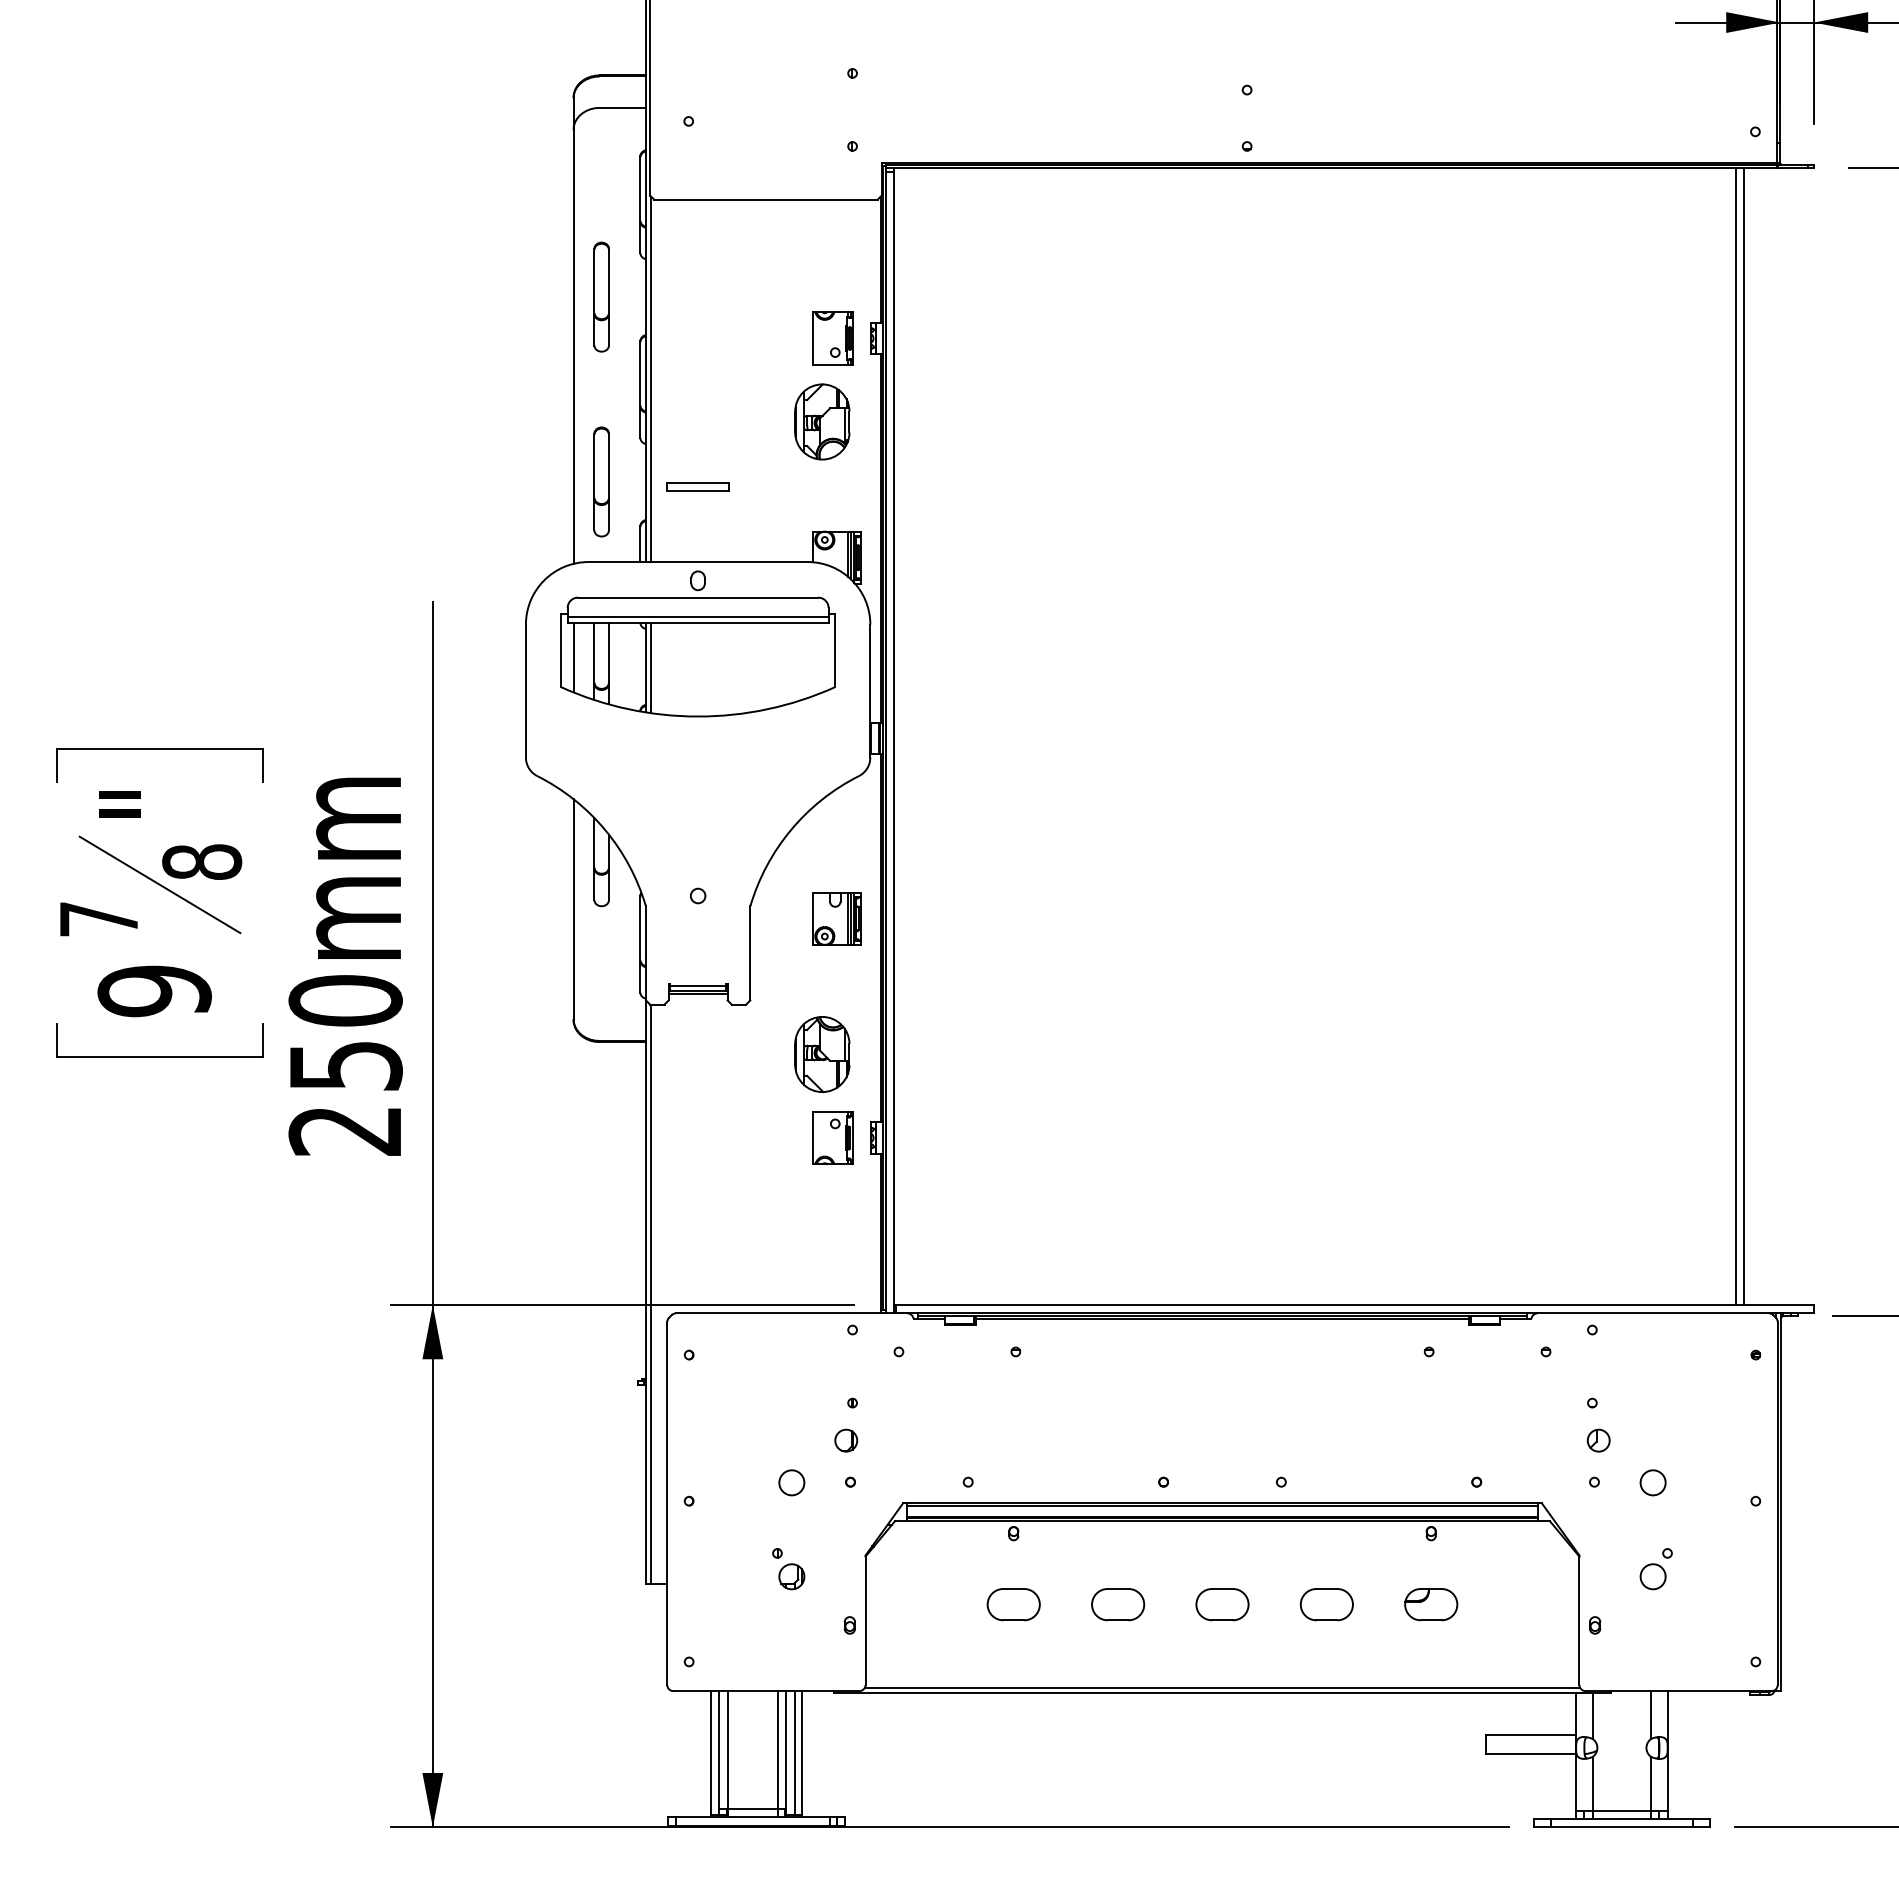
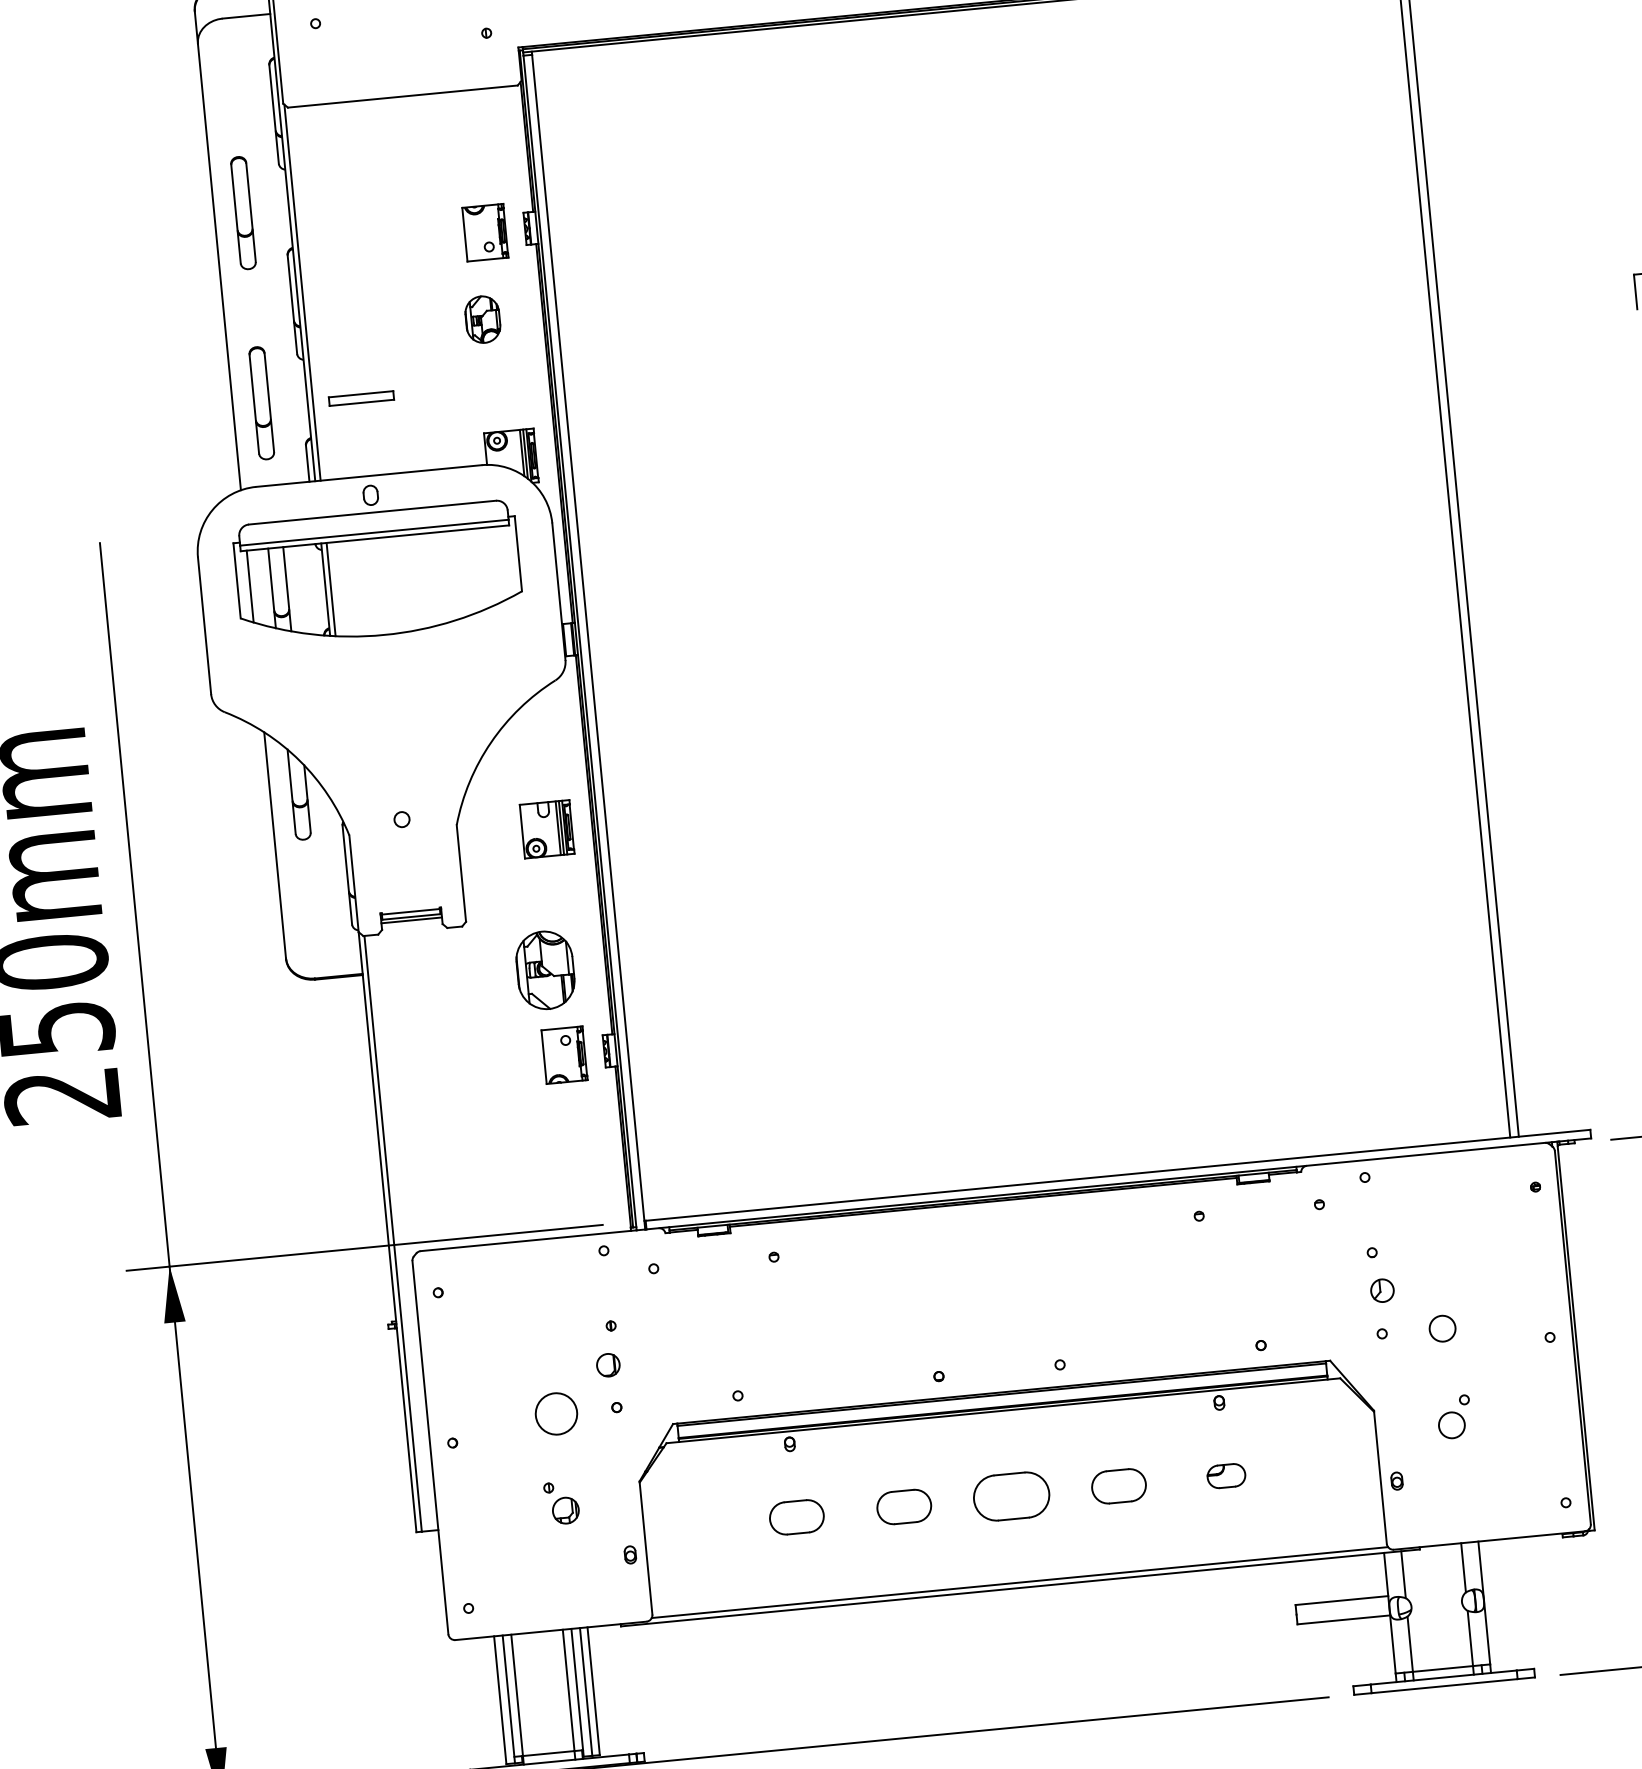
part: (822, 421) -> (482, 319), size x0.6
circle: (791, 1482) -> (556, 1413), size x1.6
part: (1222, 1604) -> (1011, 1496), size x1.4
part: (1431, 1604) -> (1226, 1475), size x0.7

